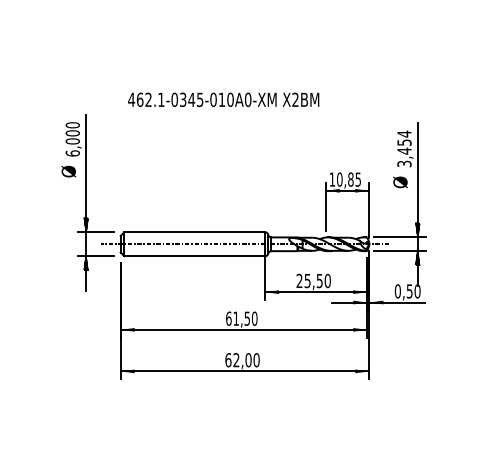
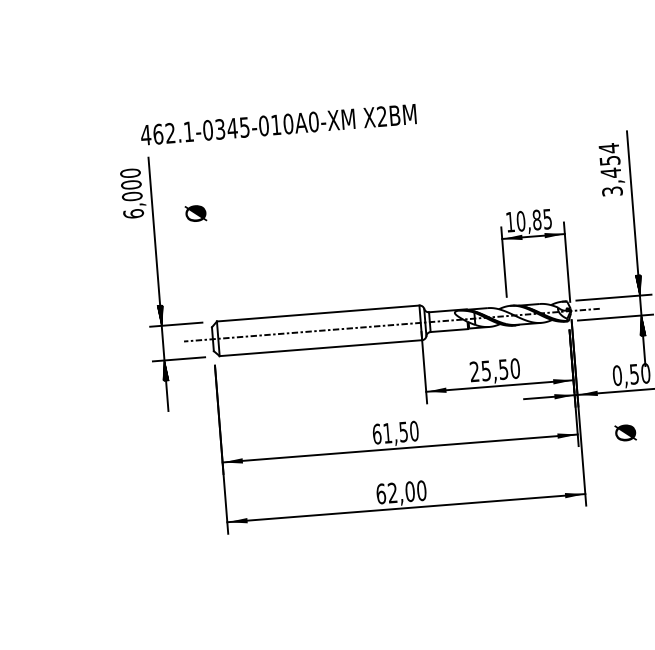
text: (223, 99) -> (278, 124), moved
text: (68, 171) -> (195, 213), moved
text: (400, 182) -> (625, 433), moved

